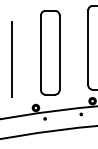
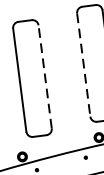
line: (88, 47) -> (83, 64), solid -> dashed
line: (59, 52) -> (45, 76), solid -> dashed

